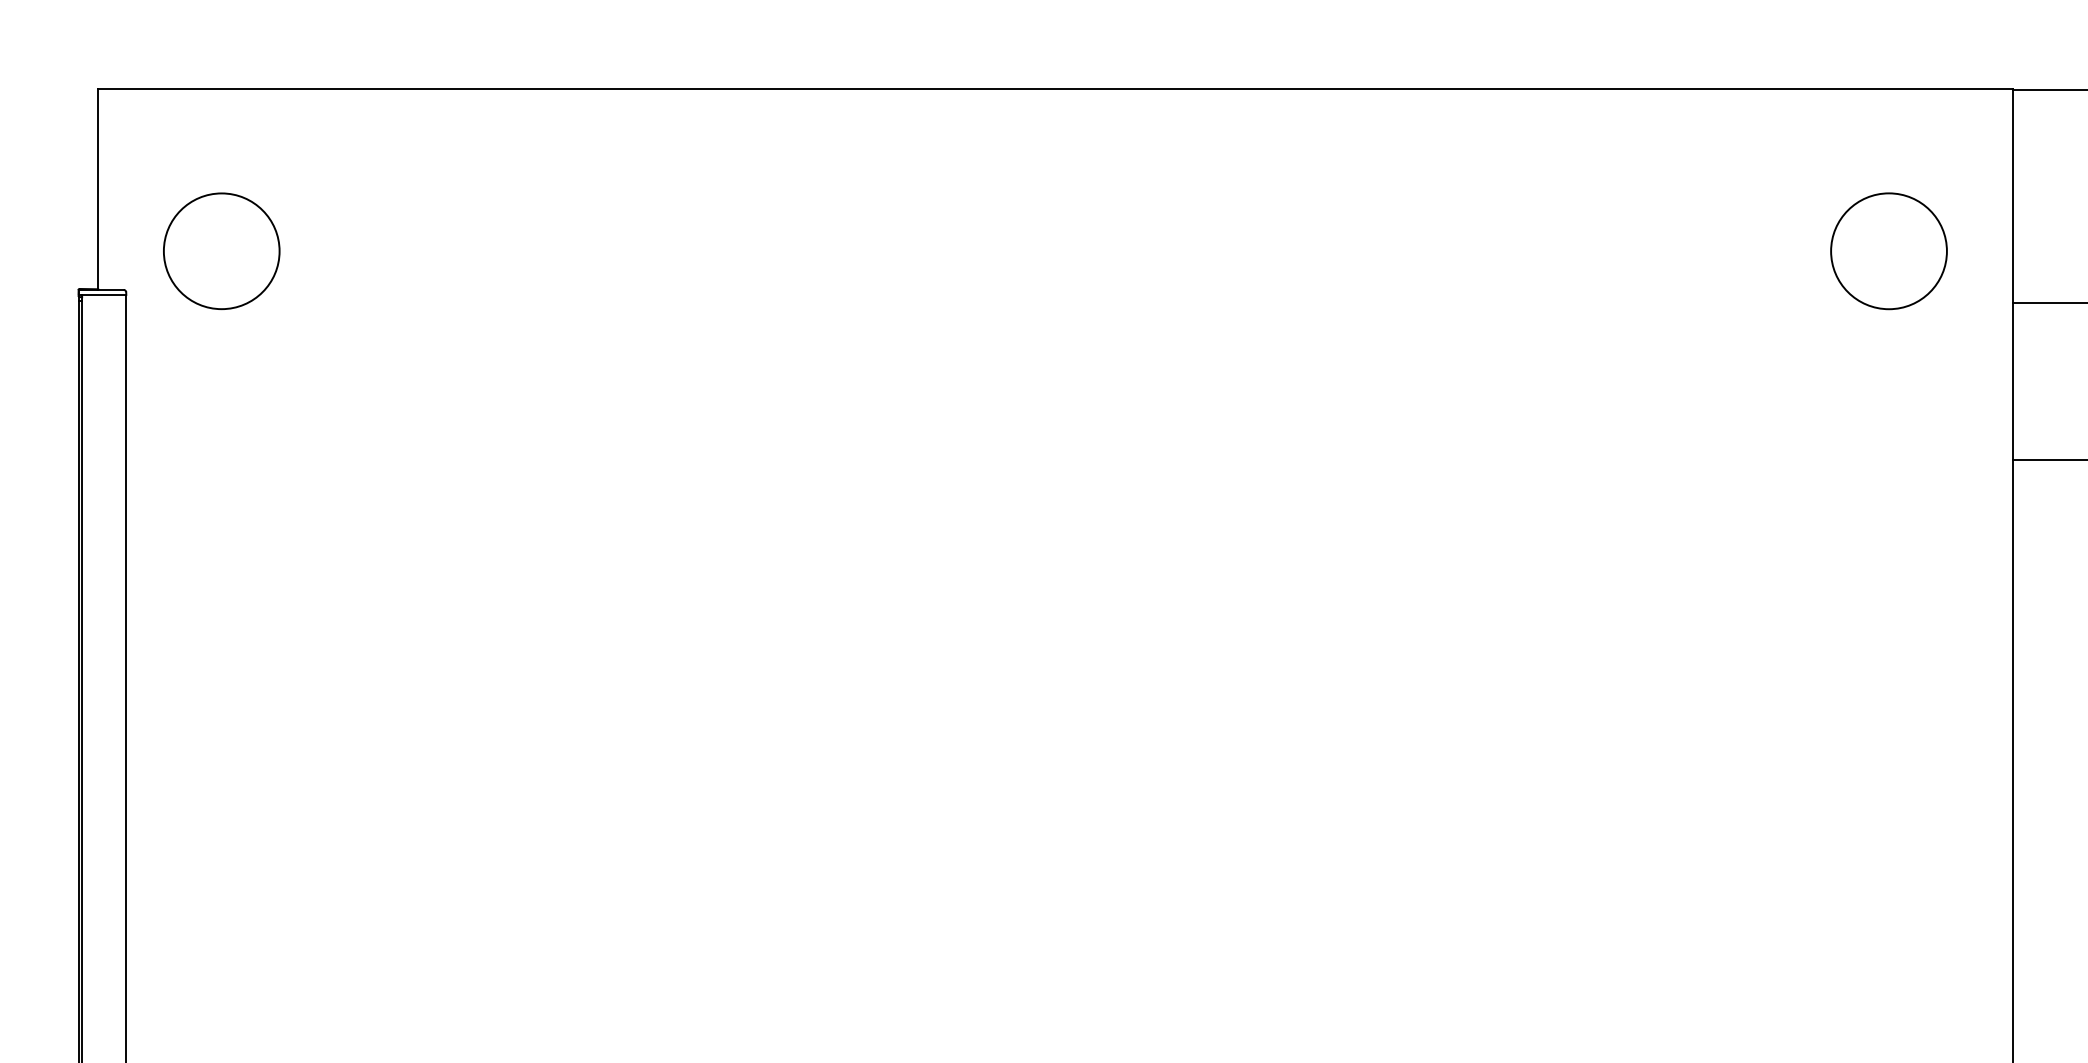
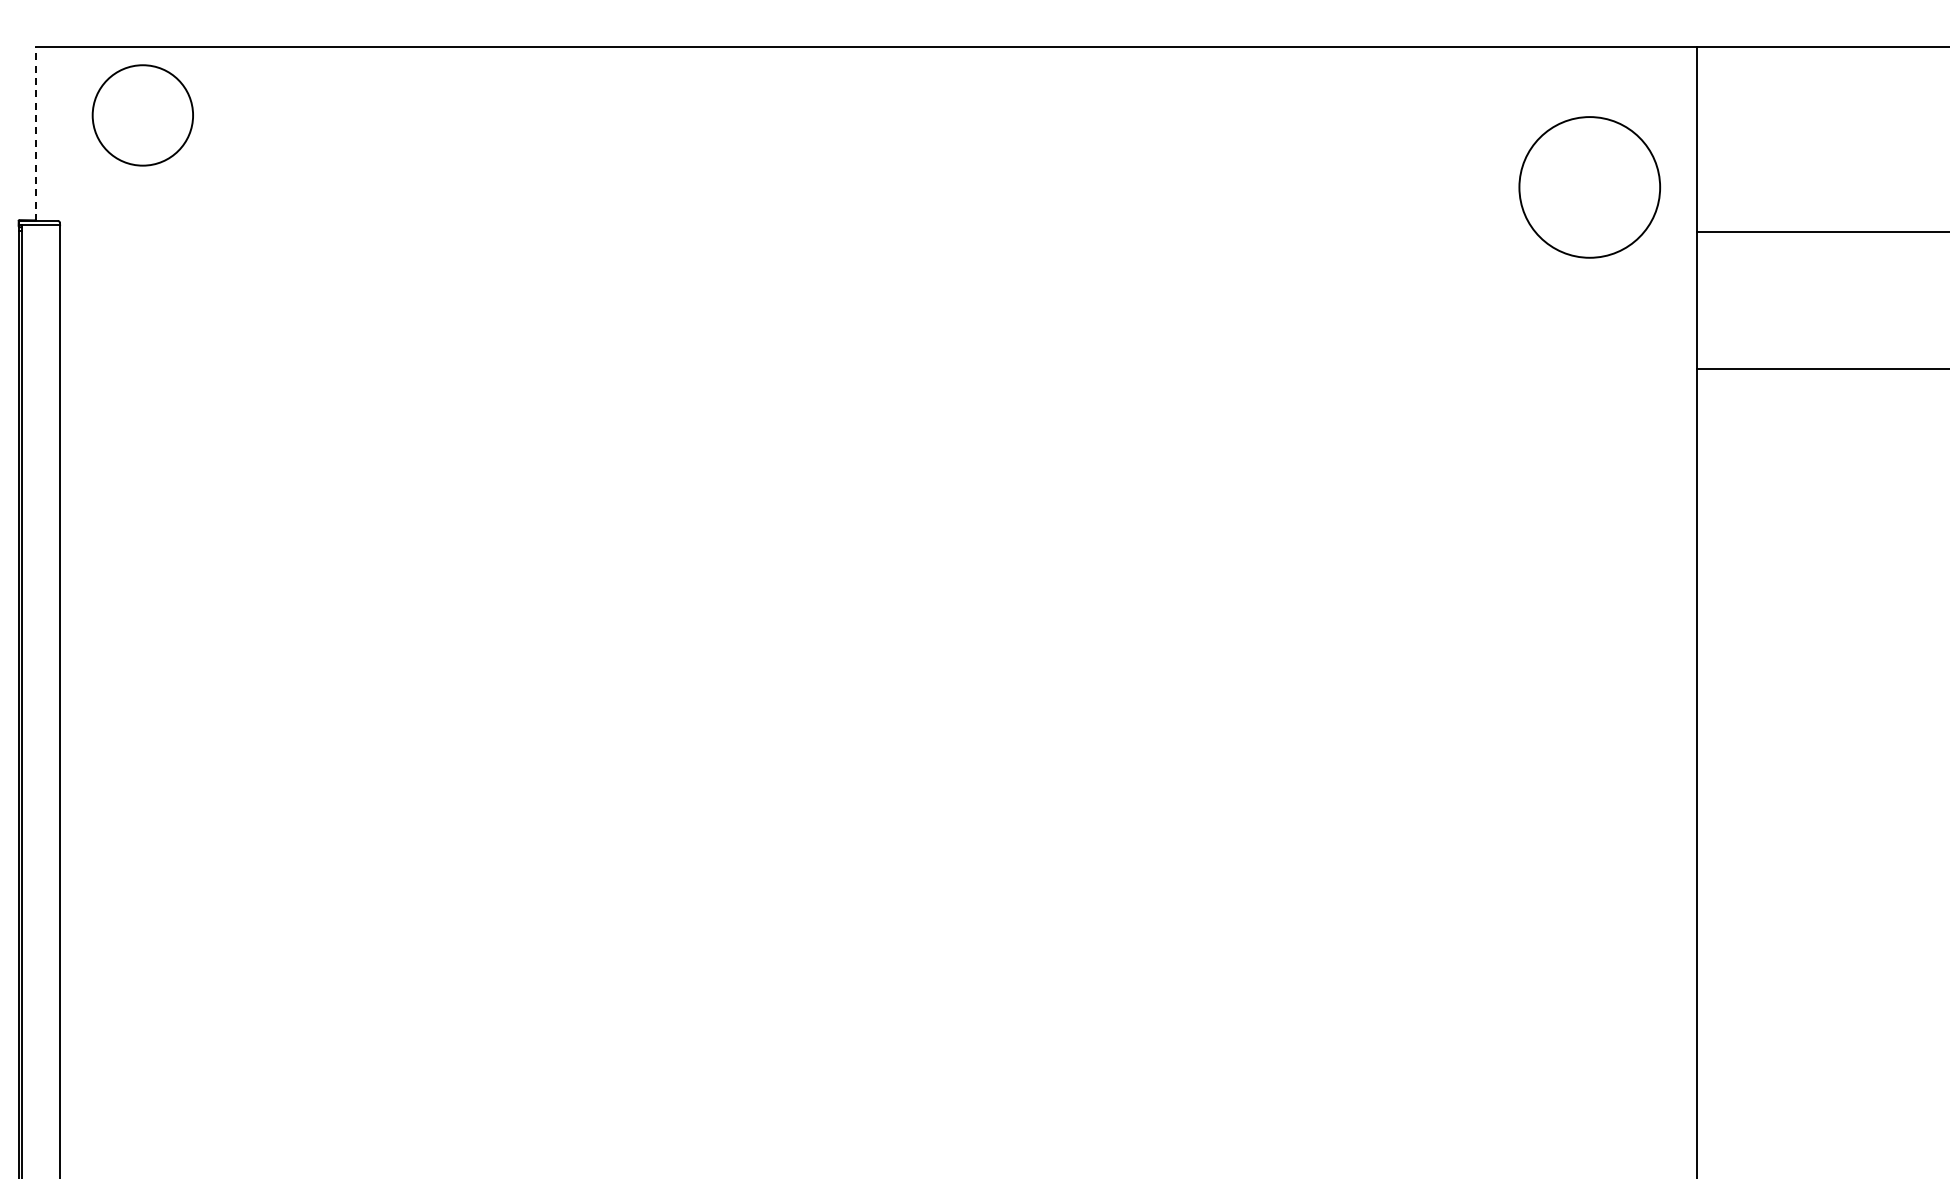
line: (97, 189) -> (35, 133), solid -> dashed
circle: (221, 251) -> (142, 115), moved
circle: (1888, 251) -> (1589, 187), size x1.4

